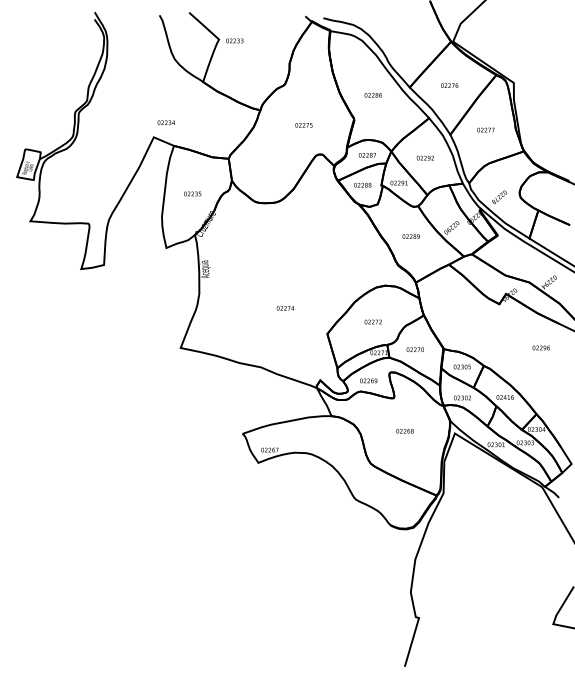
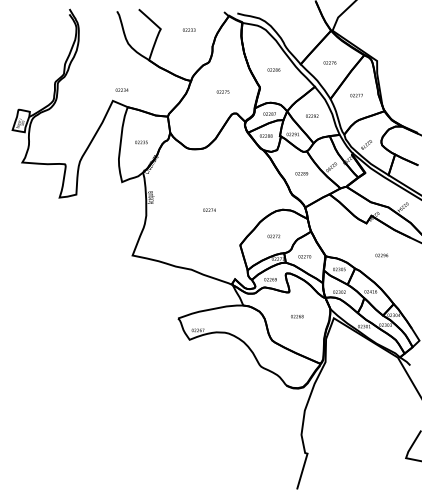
text: (234, 40) -> (188, 29), moved
text: (285, 308) -> (209, 210), moved
text: (540, 347) -> (381, 255), moved

